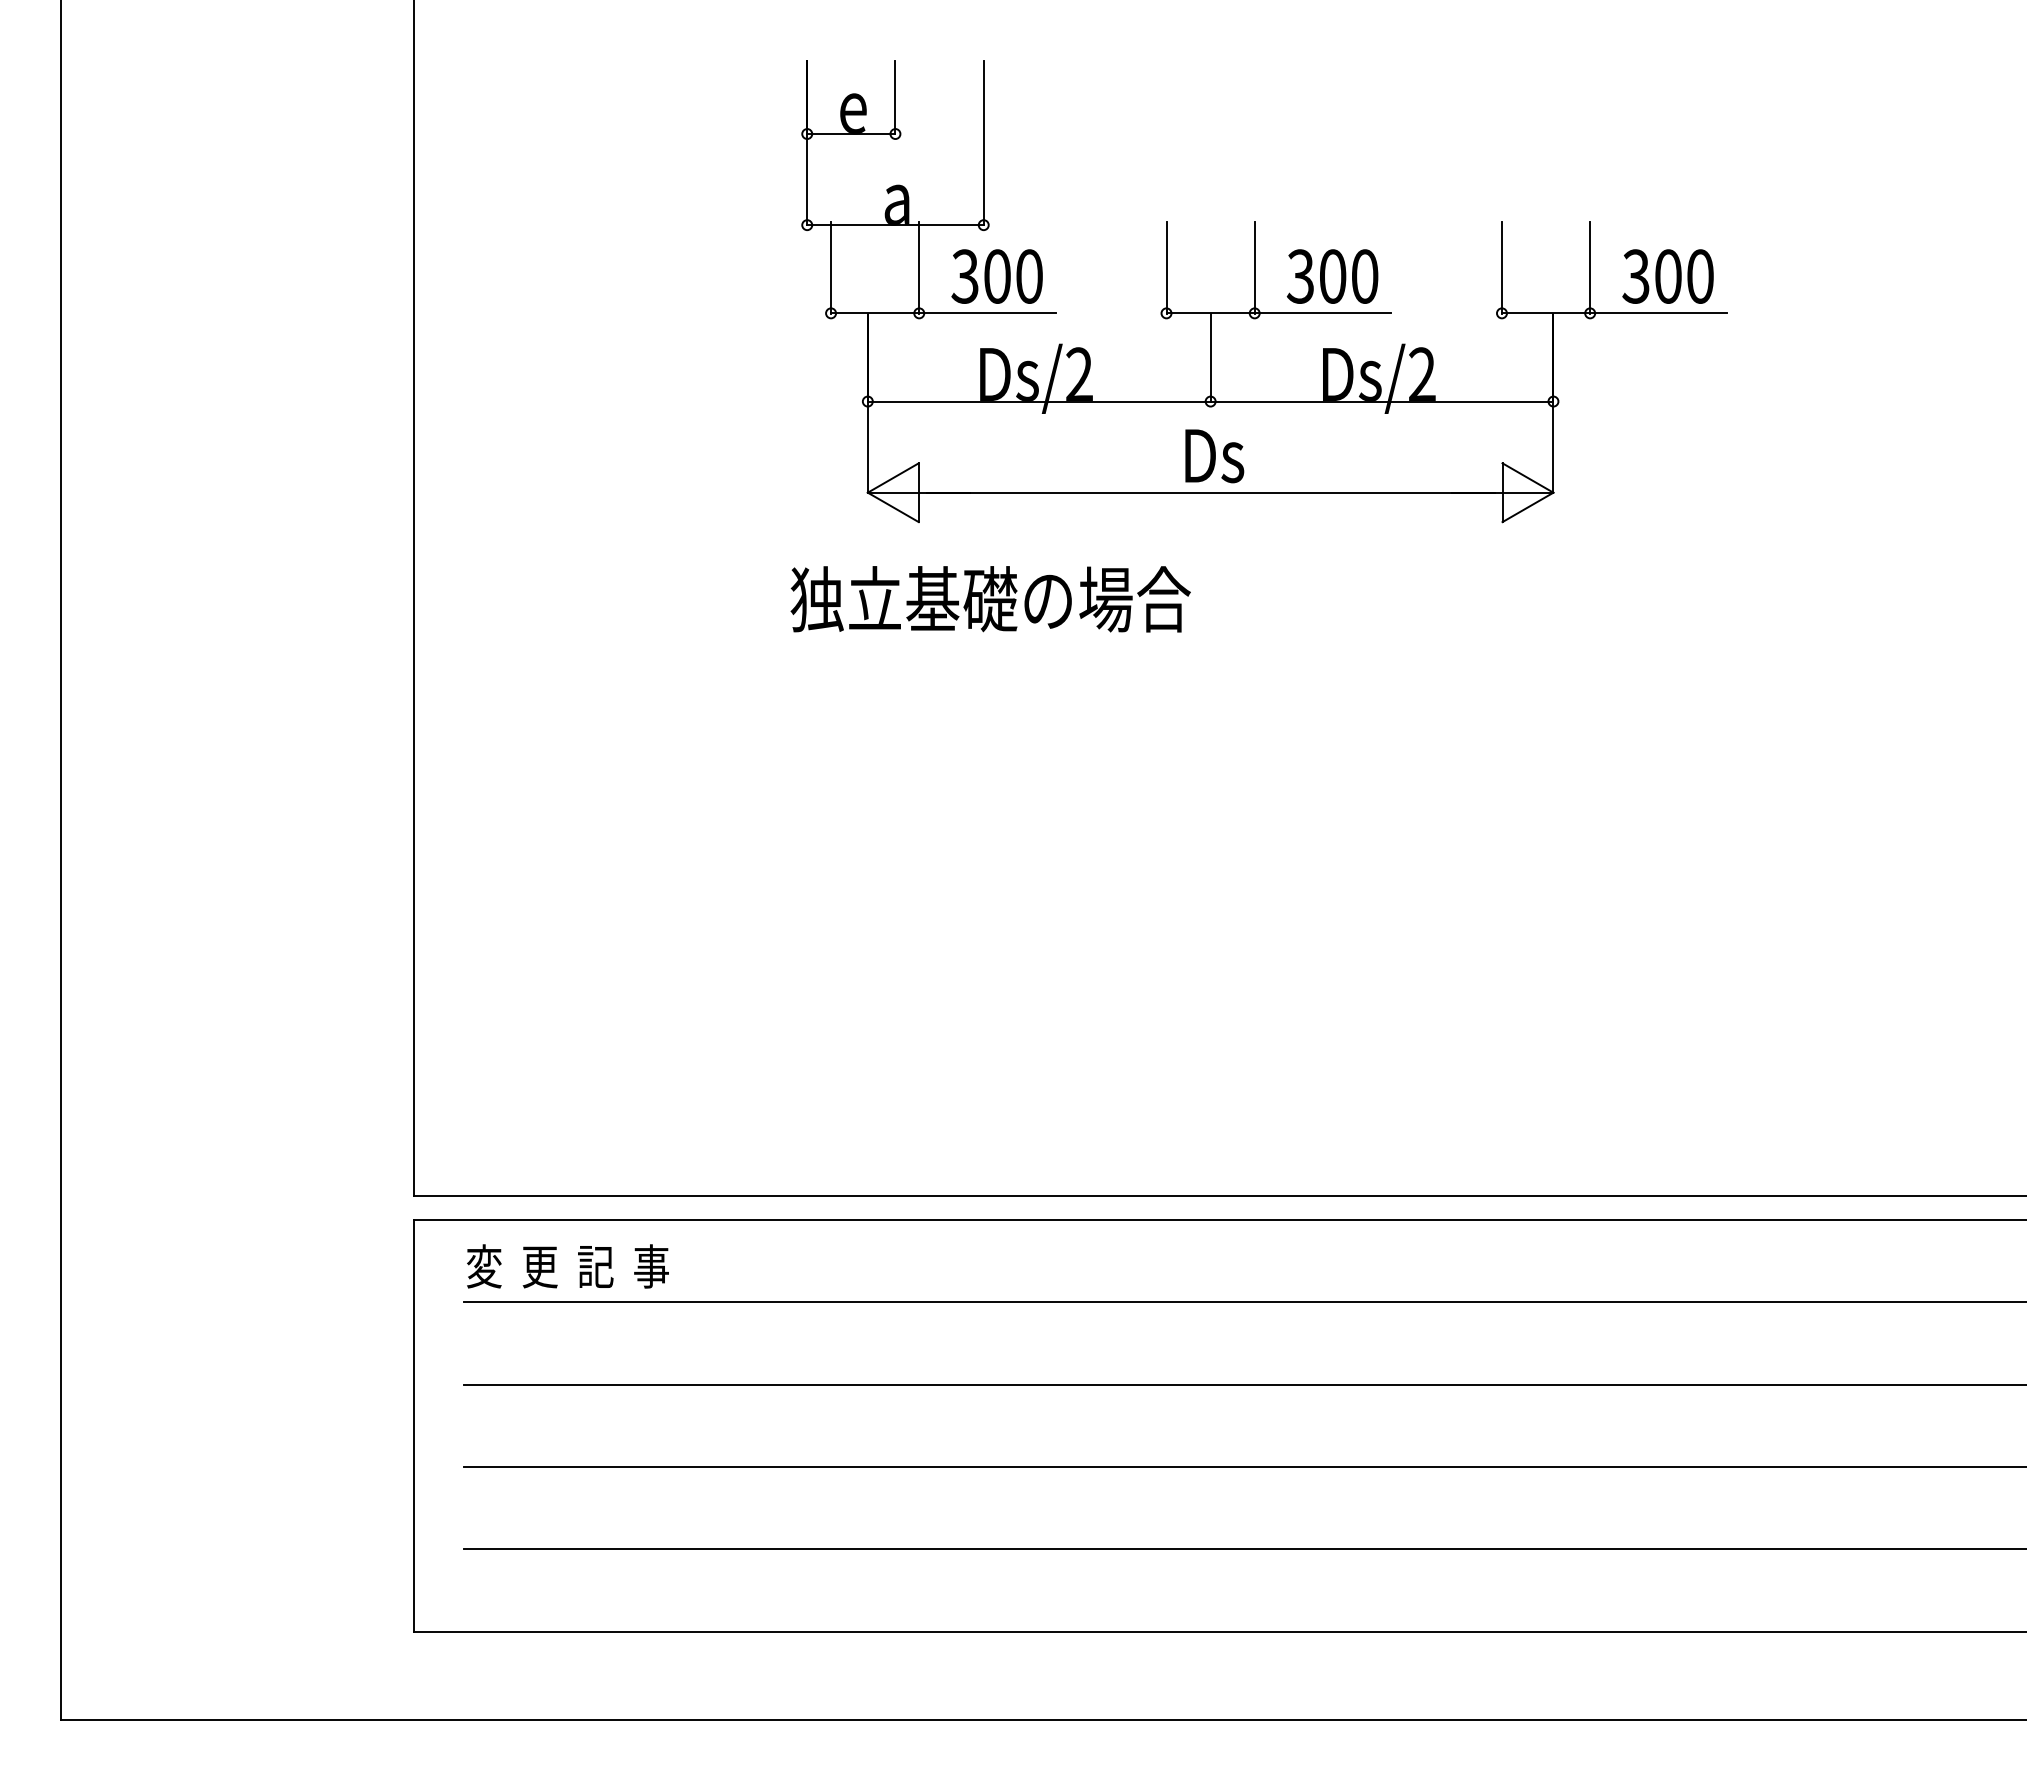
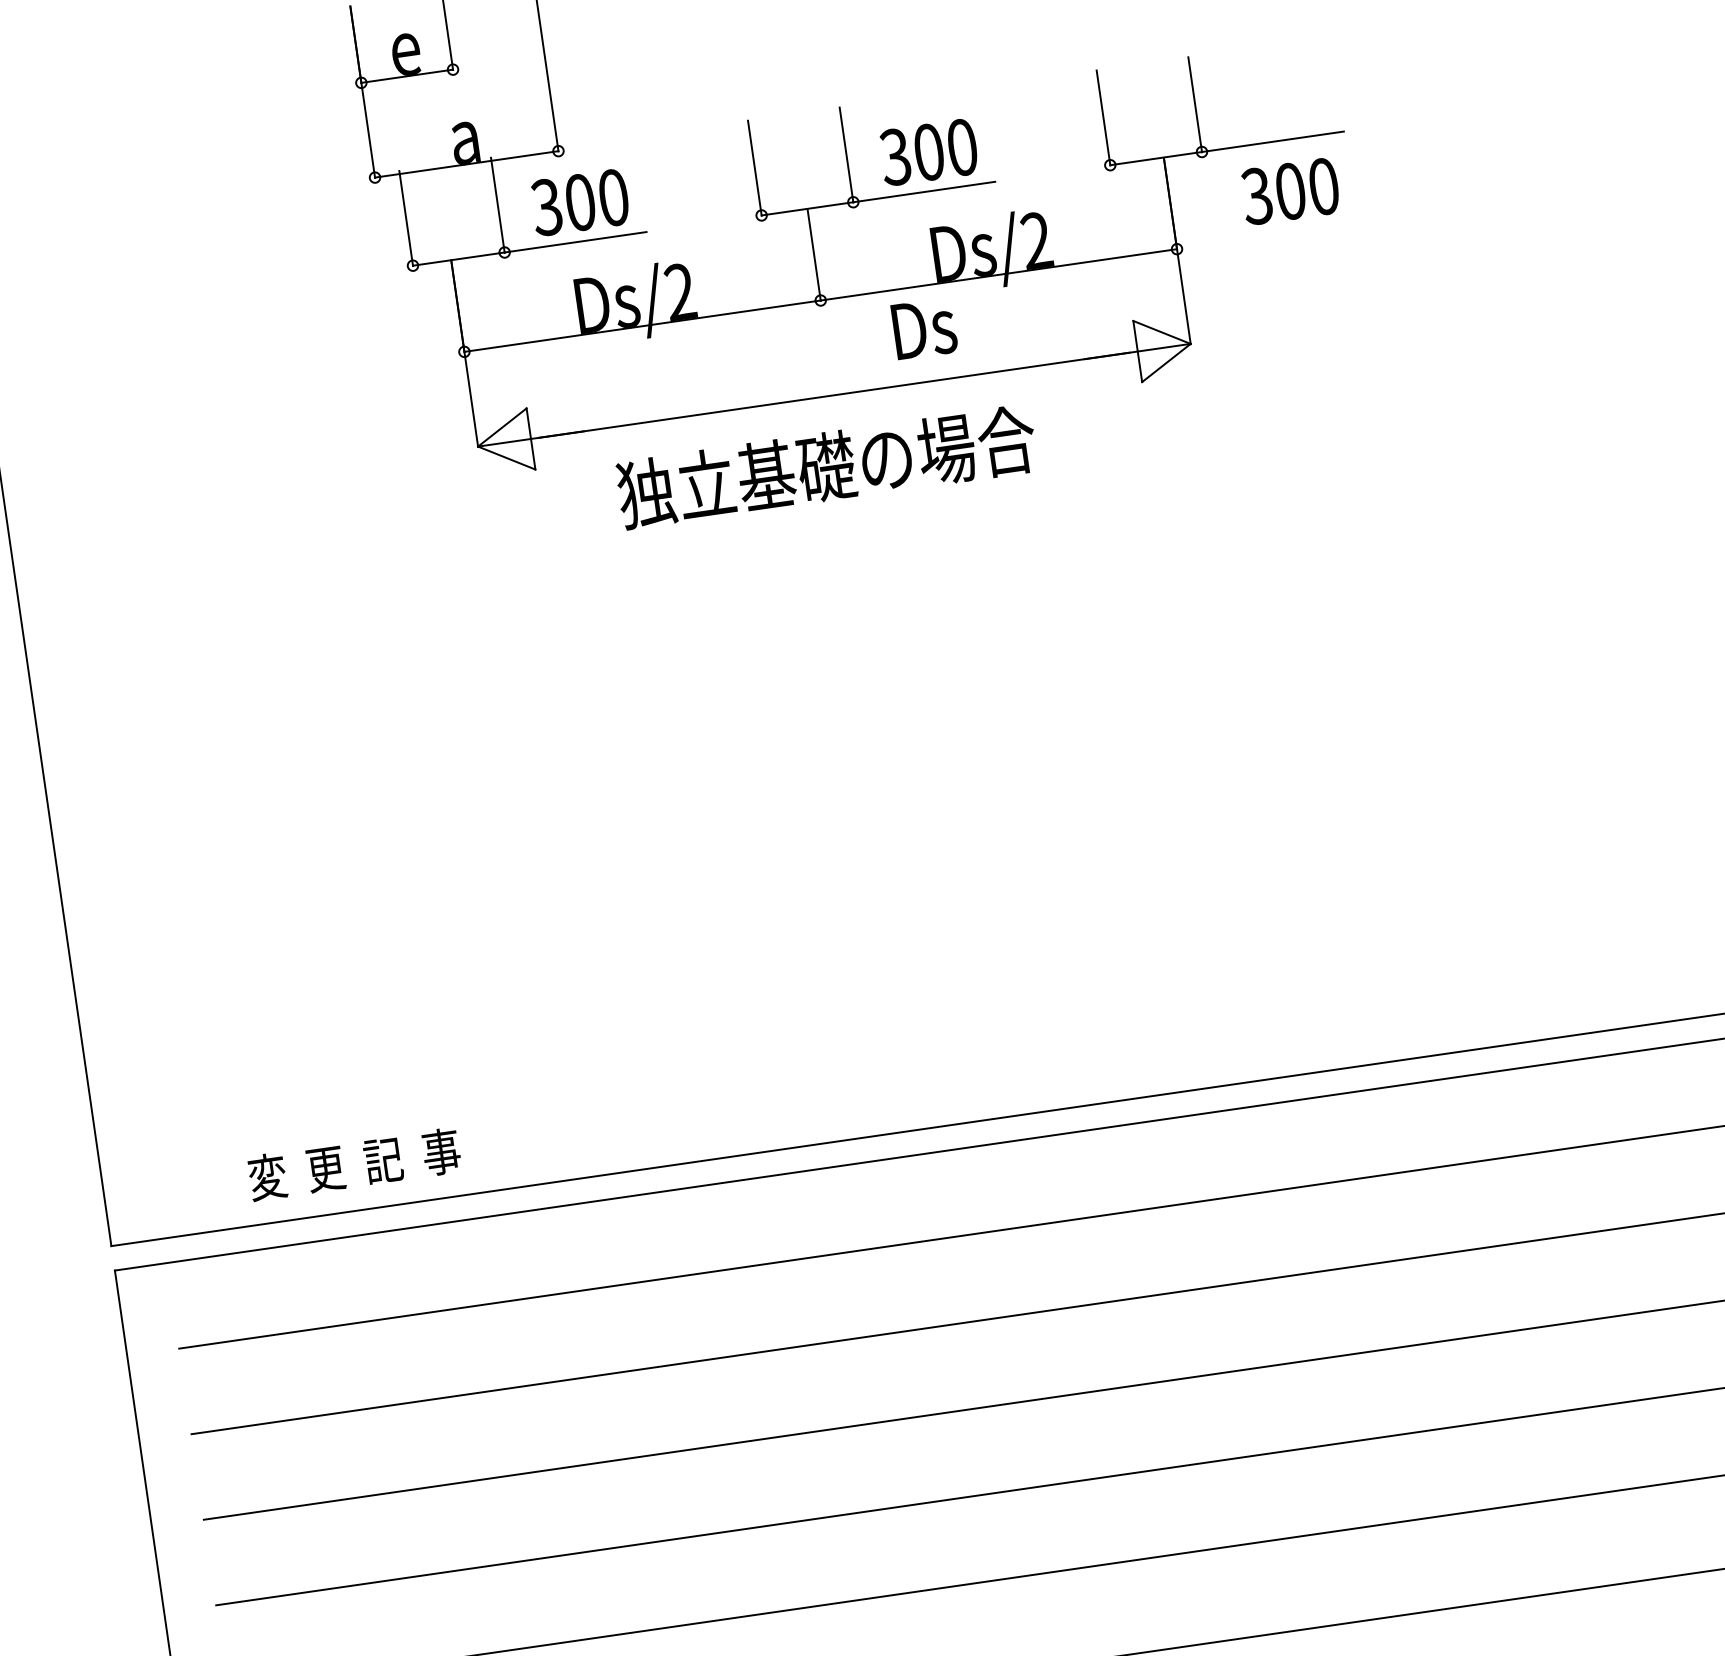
text: (1667, 276) -> (1289, 191), moved
text: (1214, 456) -> (924, 329), moved
text: (990, 599) -> (826, 467), moved
text: (567, 1266) -> (354, 1164), moved

